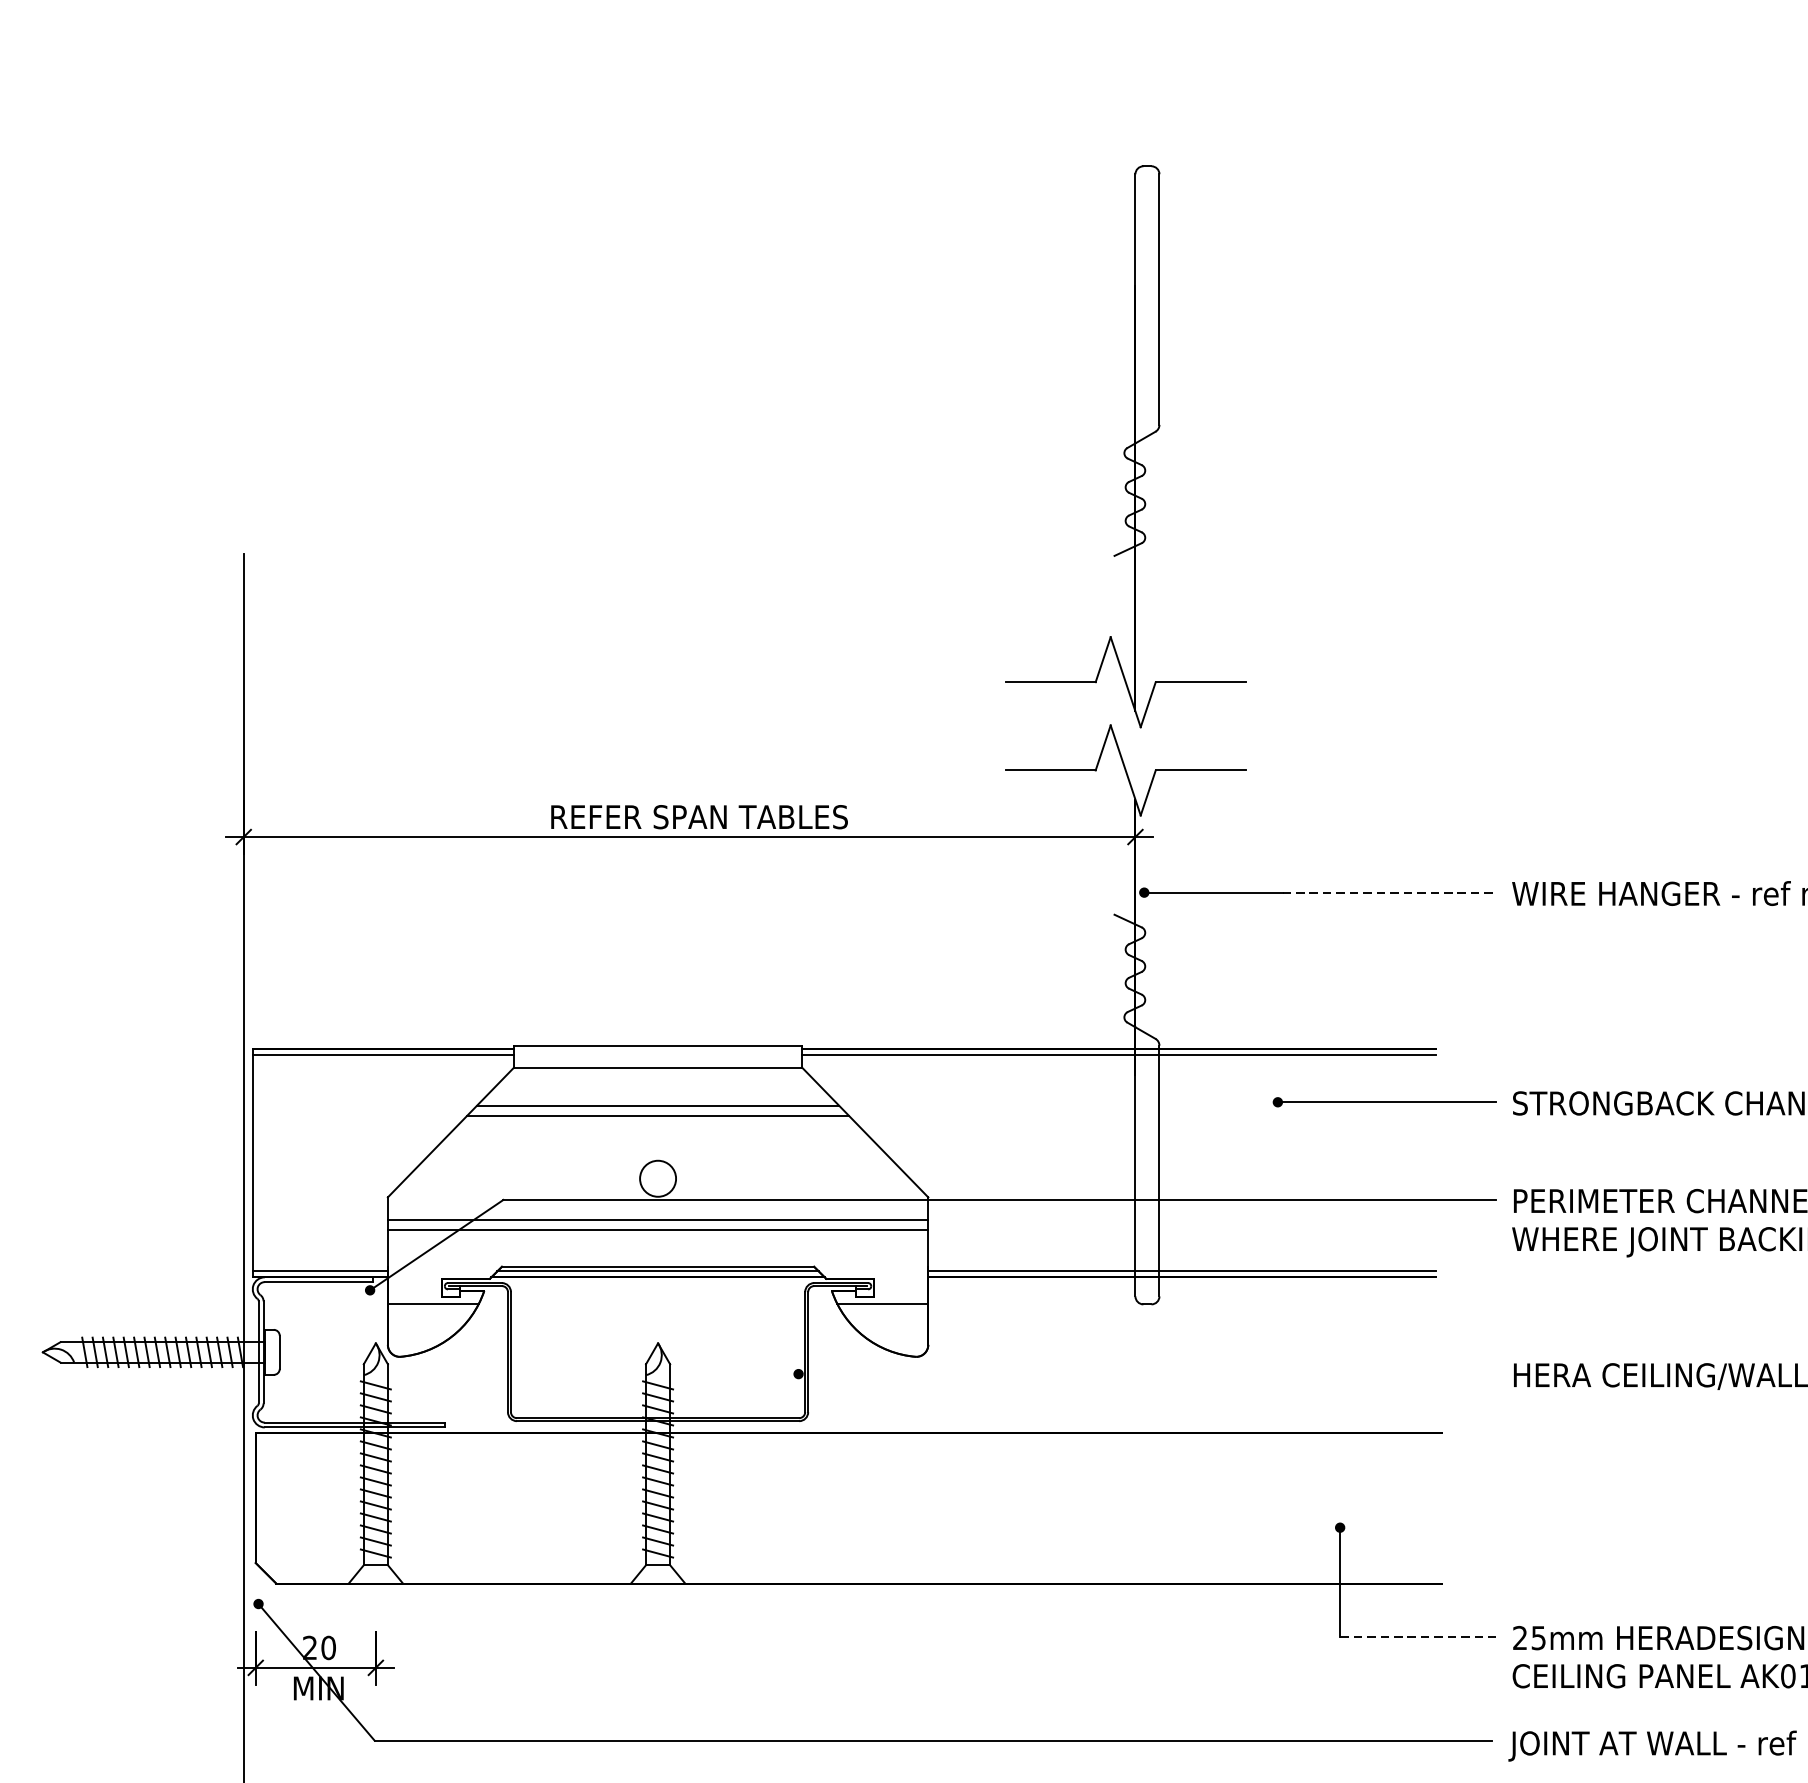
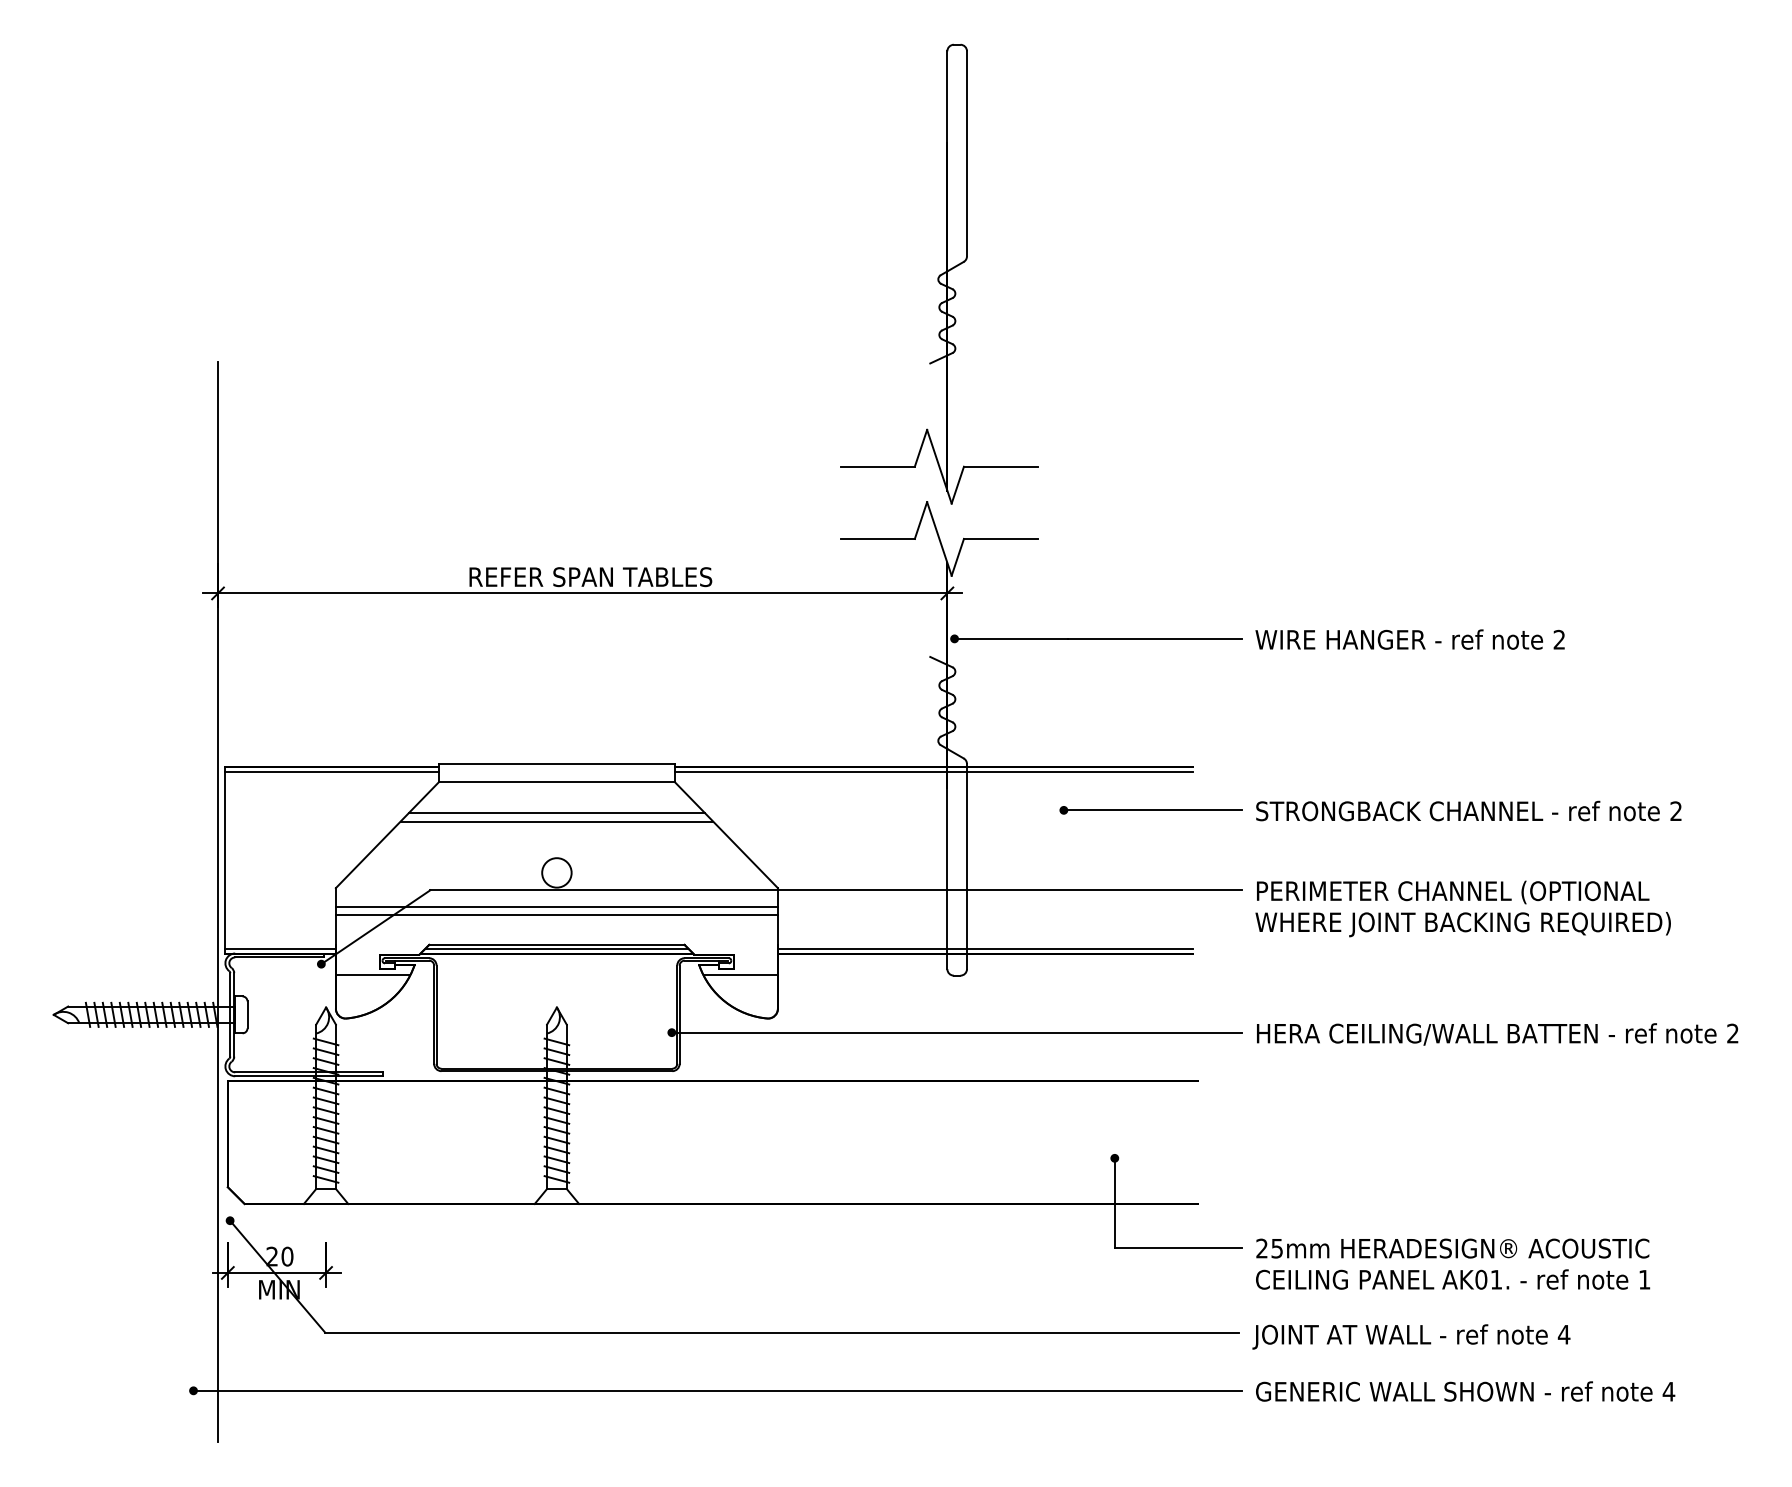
line: (1389, 892) -> (1155, 638), dashed -> solid
line: (1146, 1373) -> (956, 1032), added
line: (1418, 1636) -> (1178, 1247), dashed -> solid

